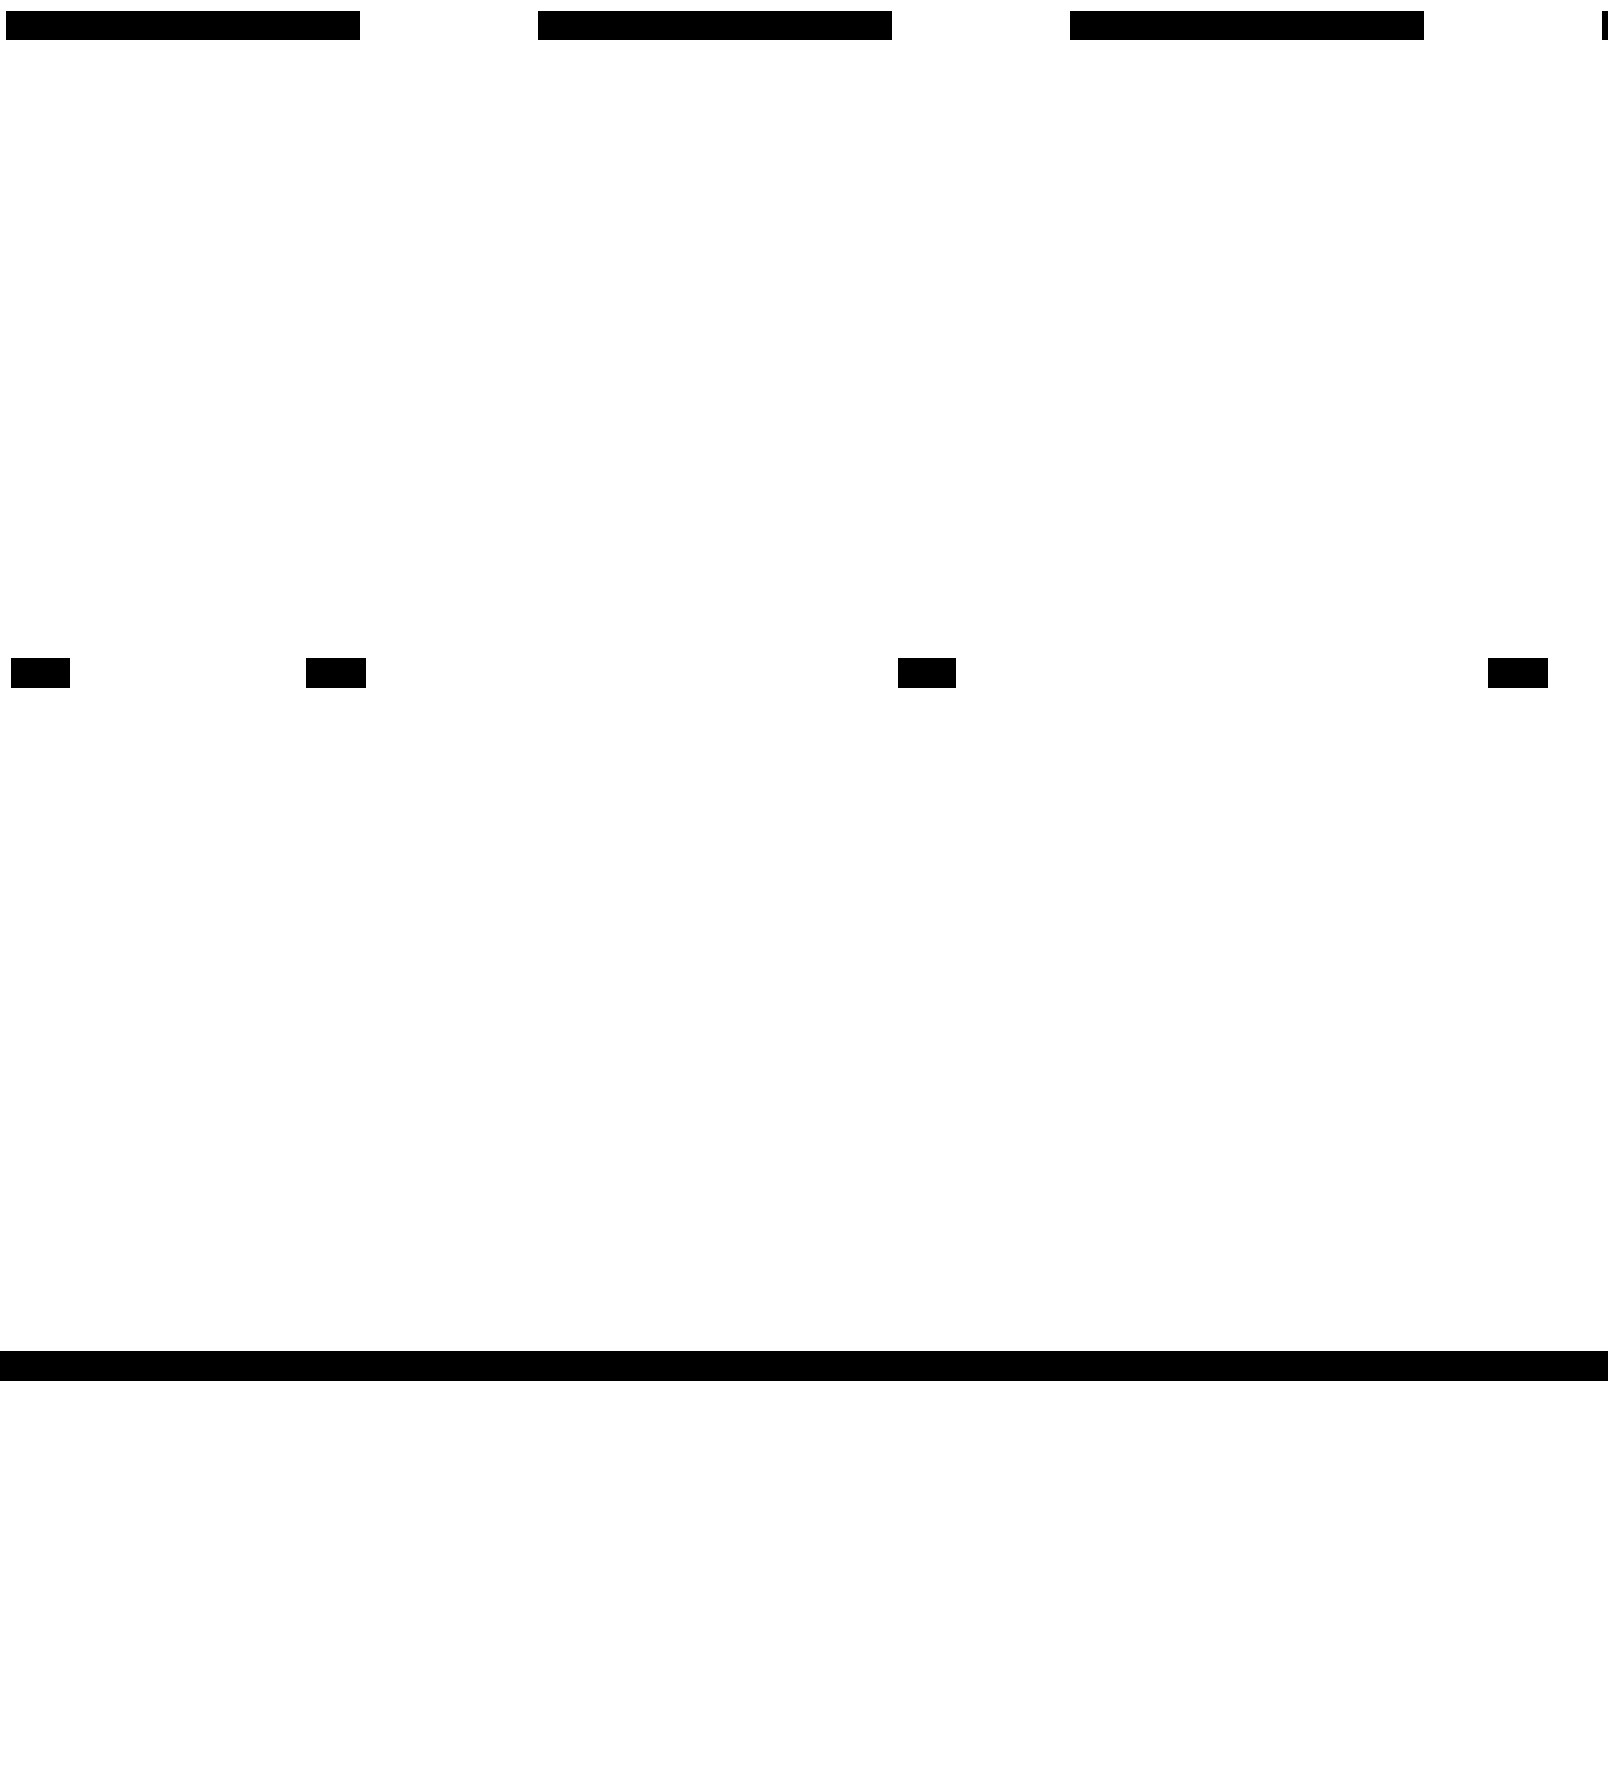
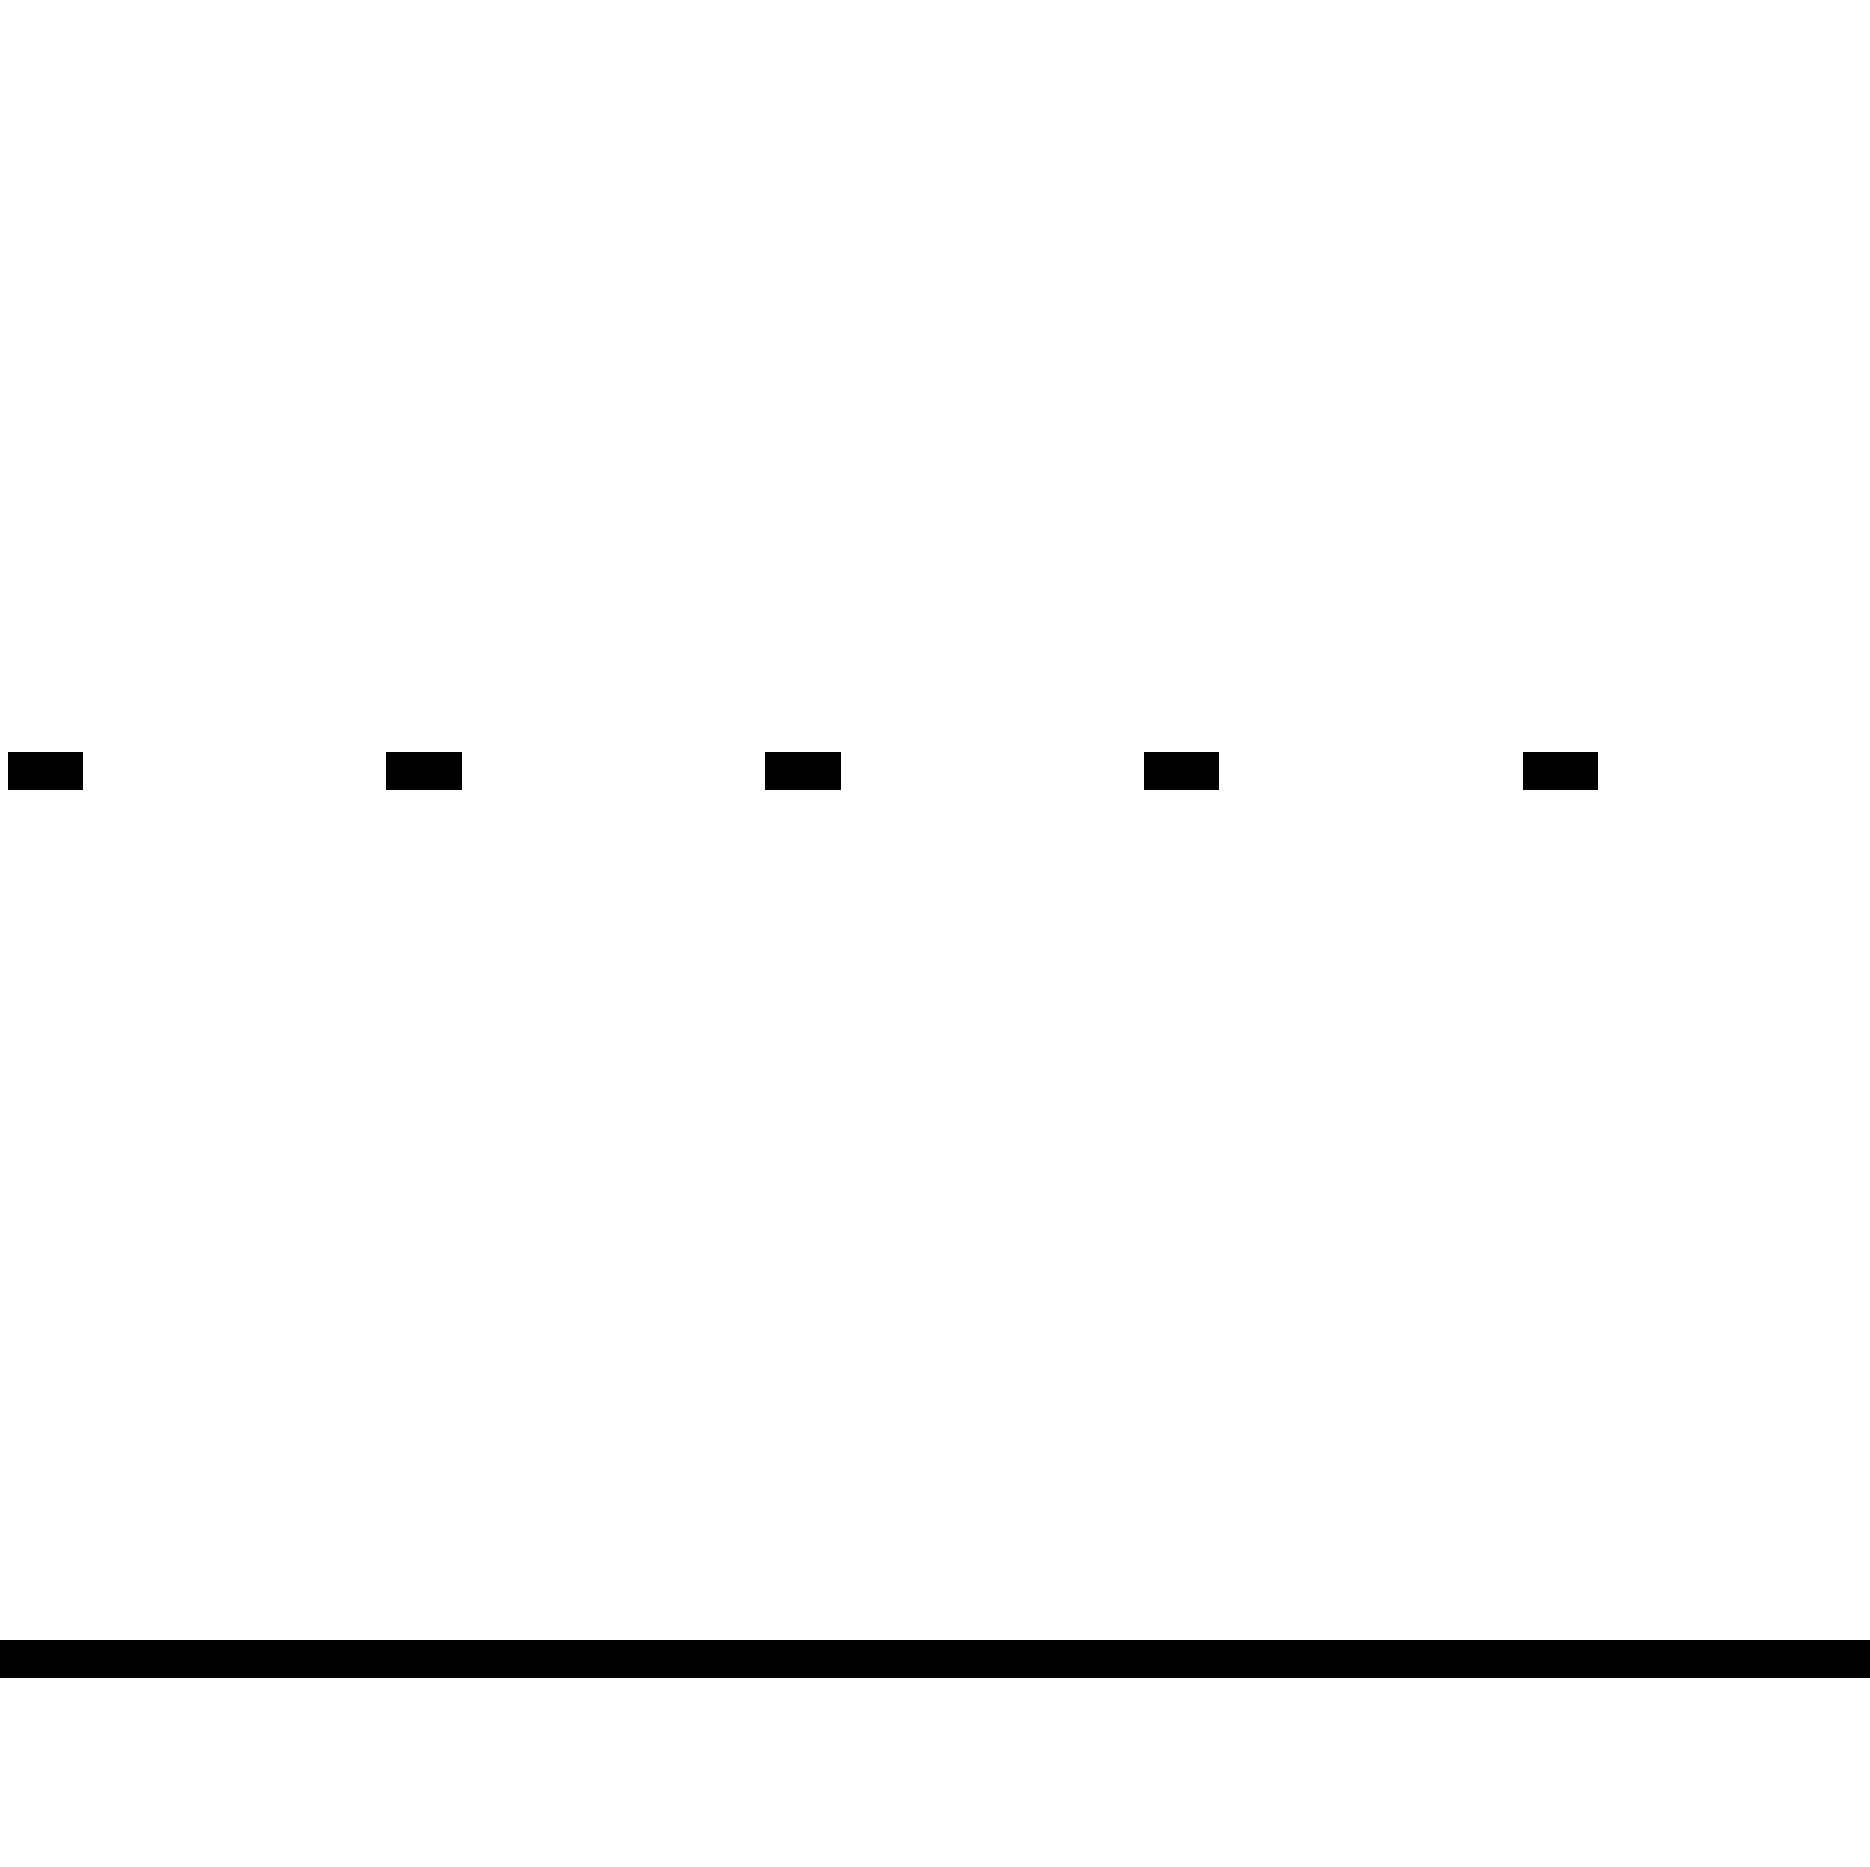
line: (631, 672) -> (802, 770), added
line: (1222, 672) -> (1559, 770), added

